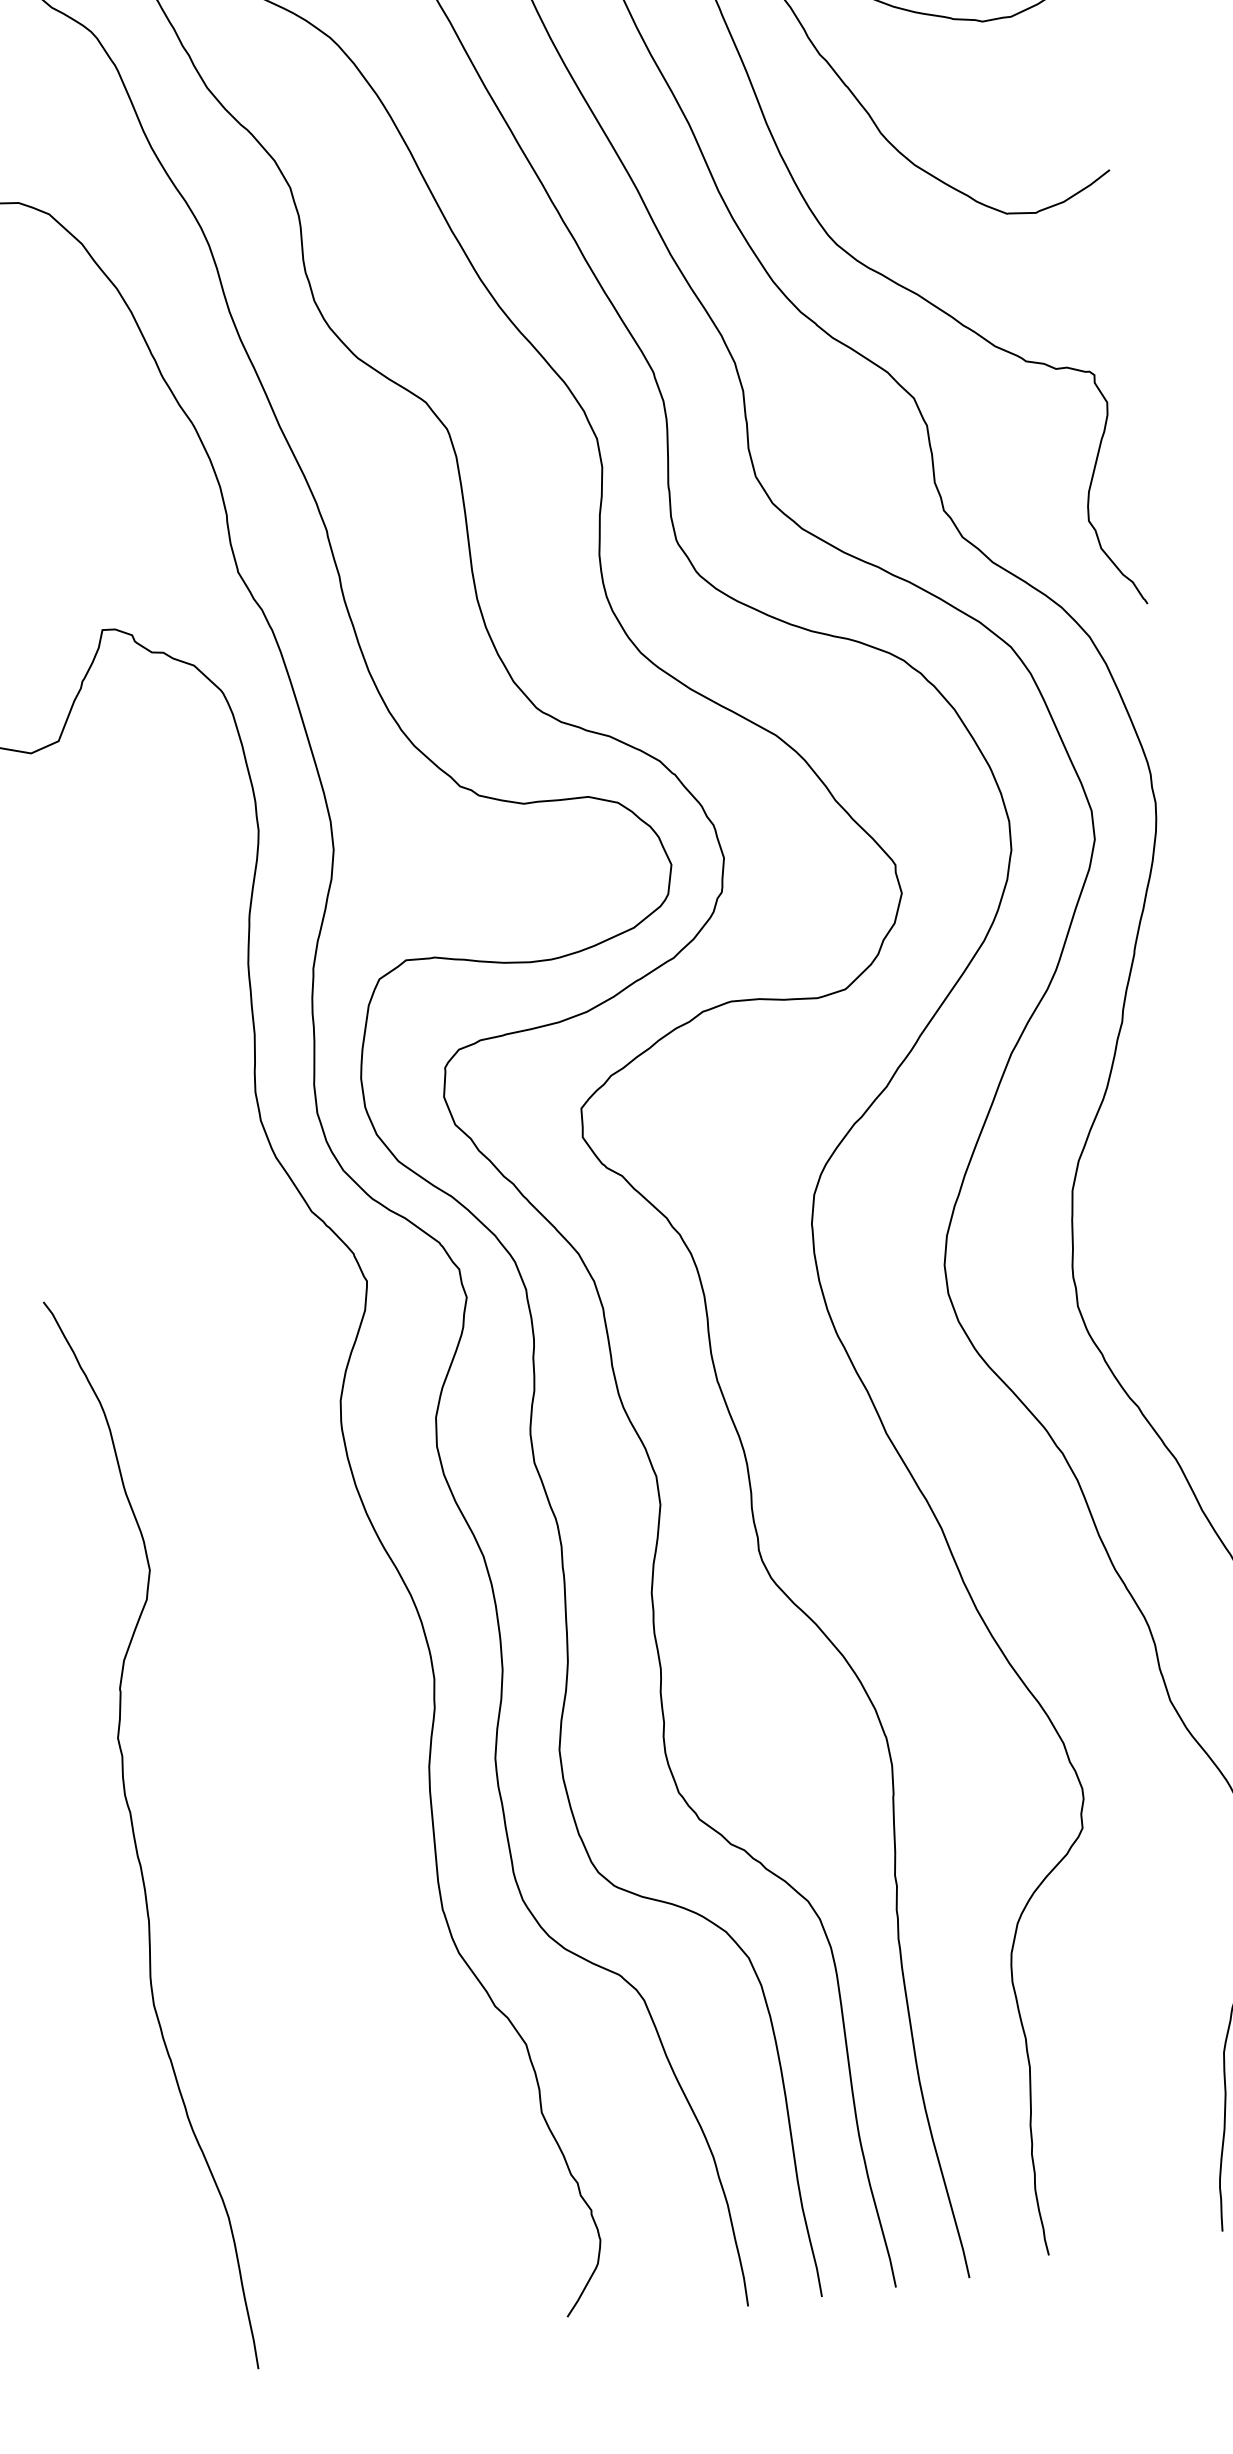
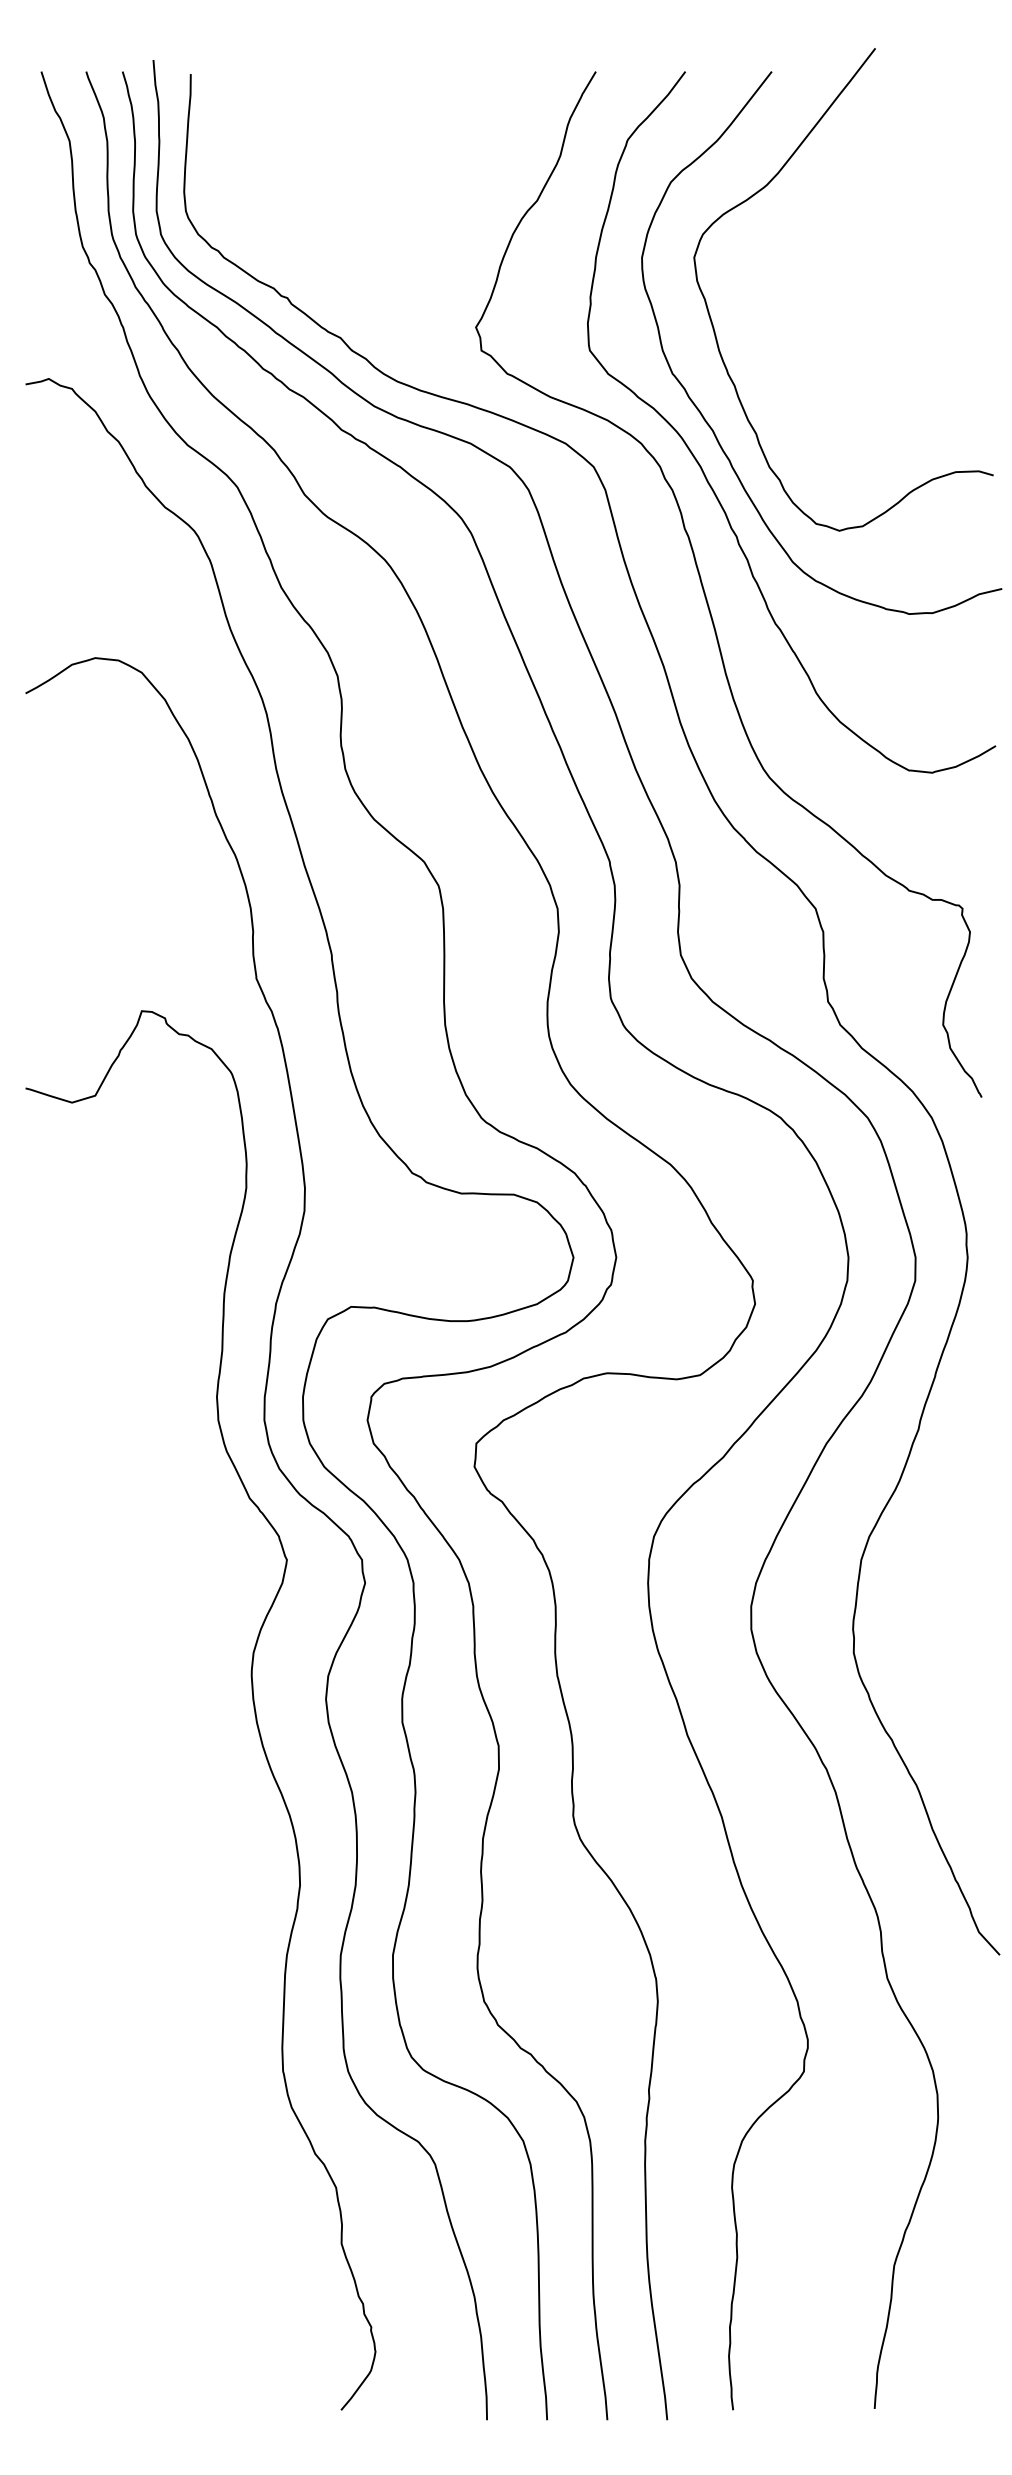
curve: (135, 1837) -> (44, 1981), removed

